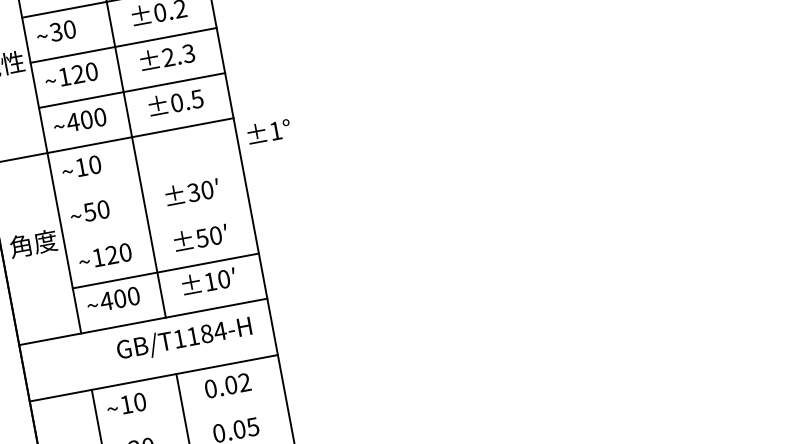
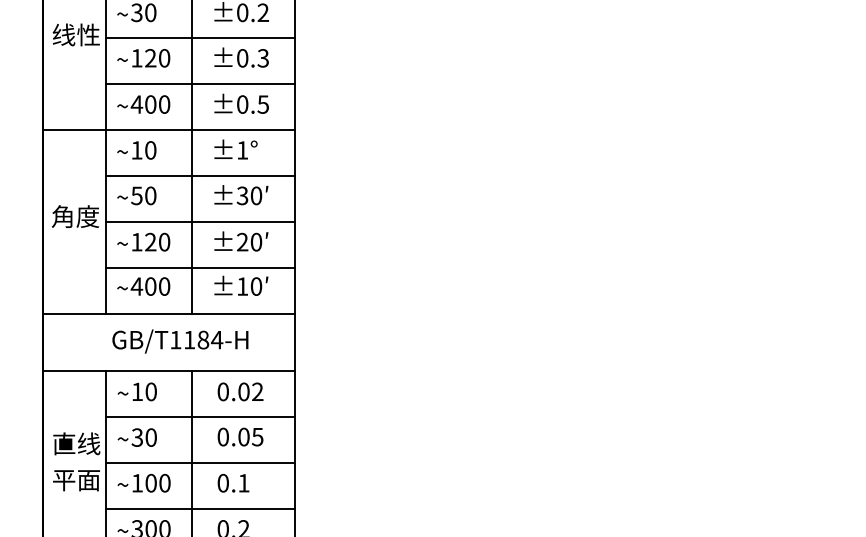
text: (168, 57) -> (242, 58), ±2.3 -> ±0.3
text: (268, 131) -> (235, 149), moved
line: (148, 180) -> (200, 175), added
line: (157, 225) -> (200, 221), added
text: (202, 237) -> (242, 241), ±50 -> ±20
text: (184, 339) -> (180, 341), moved
line: (192, 417) -> (200, 416), added

